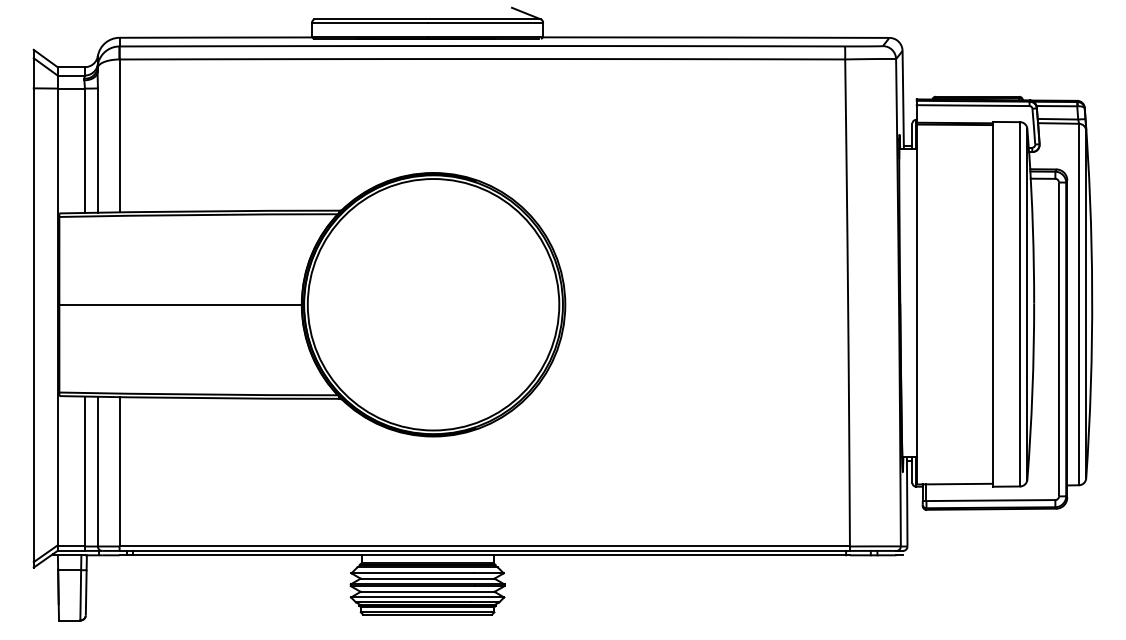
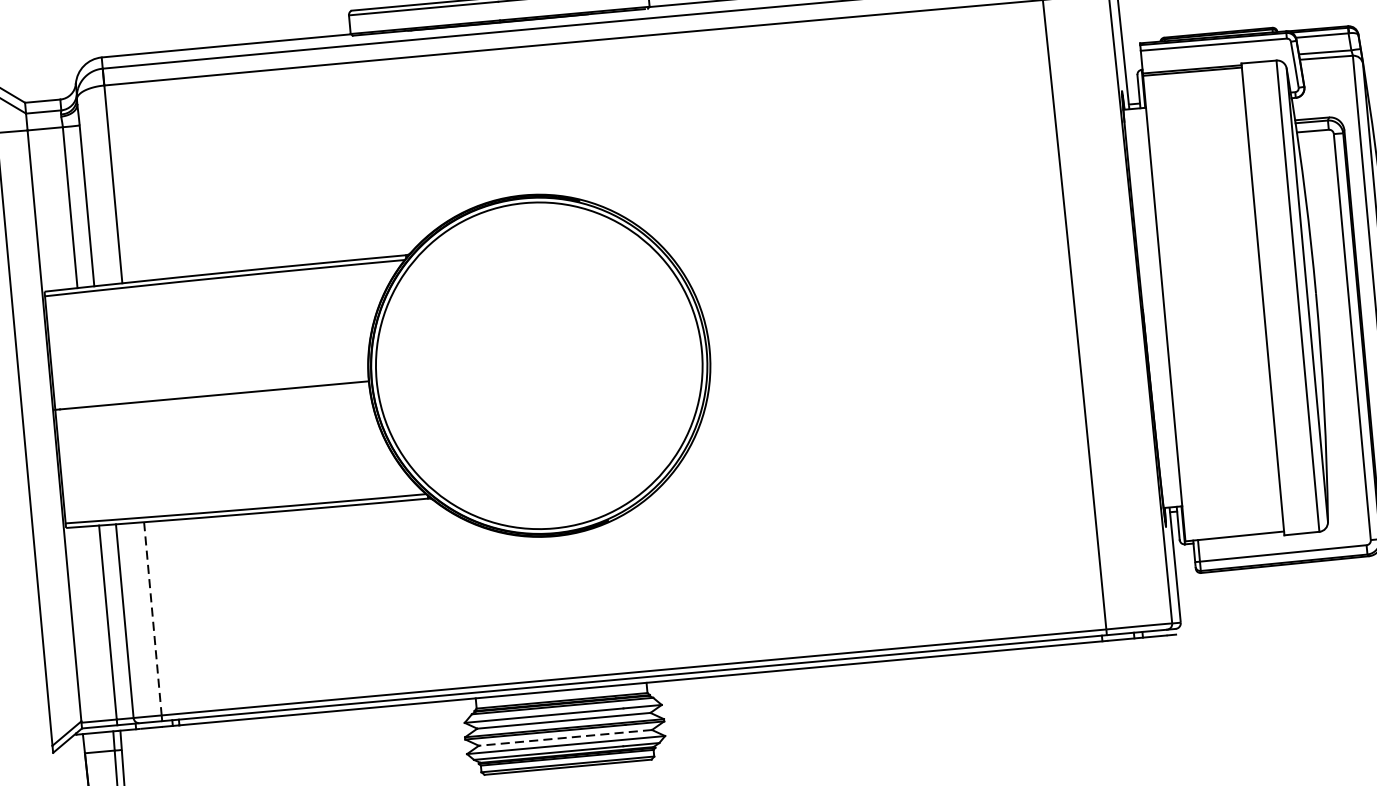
line: (119, 471) -> (152, 618), solid -> dashed
line: (427, 591) -> (565, 737), solid -> dashed

